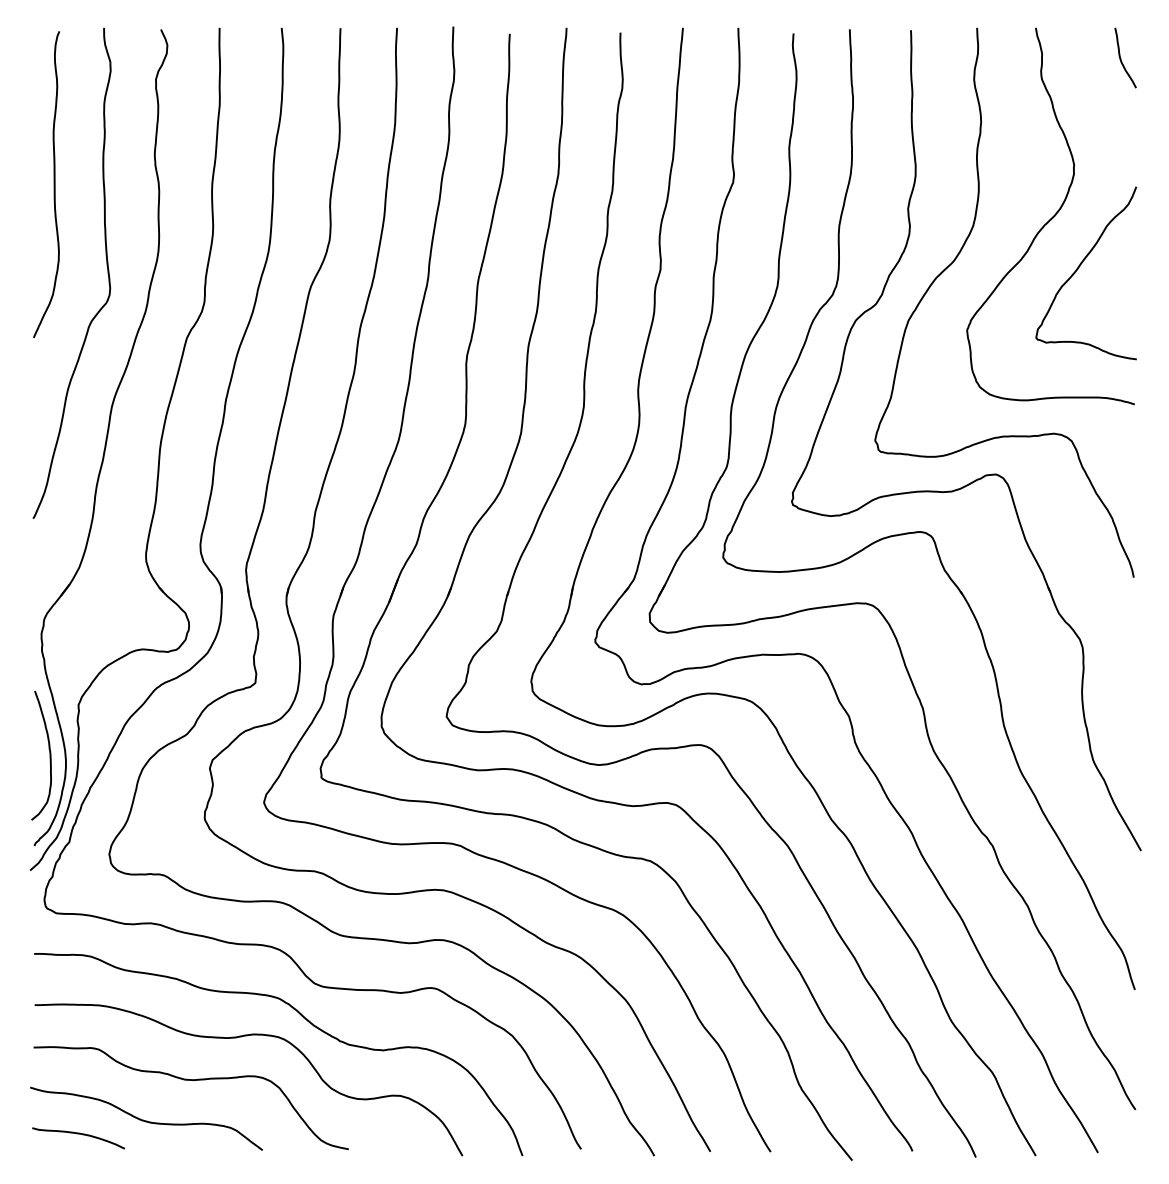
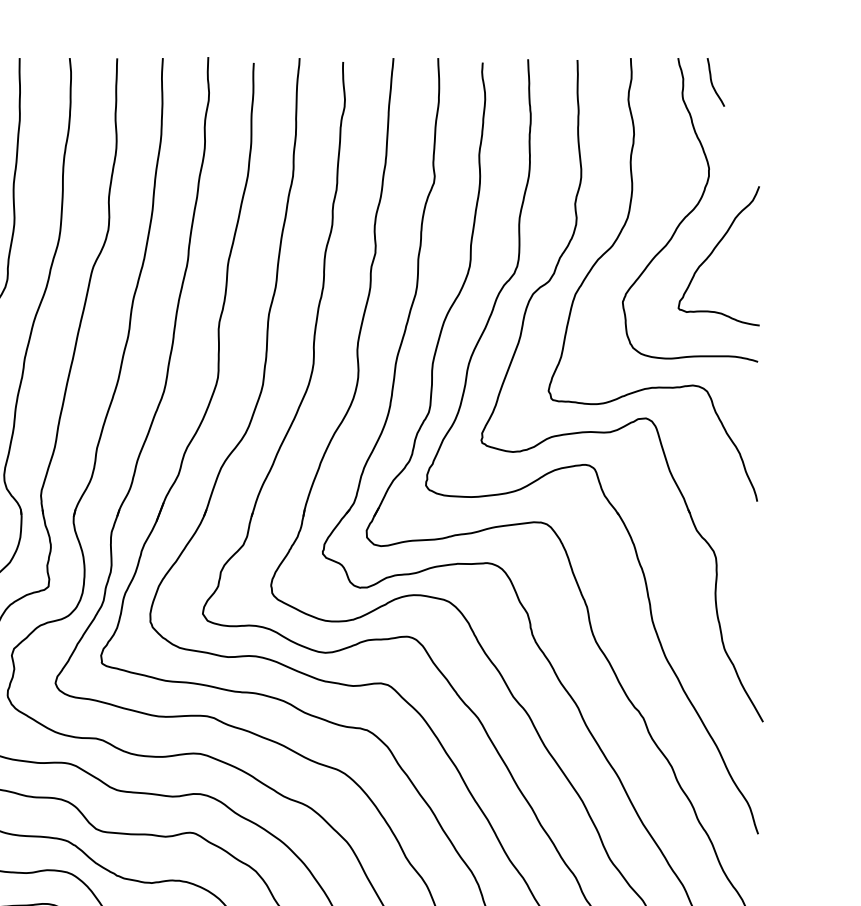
curve: (1121, 58) -> (712, 82), moved

